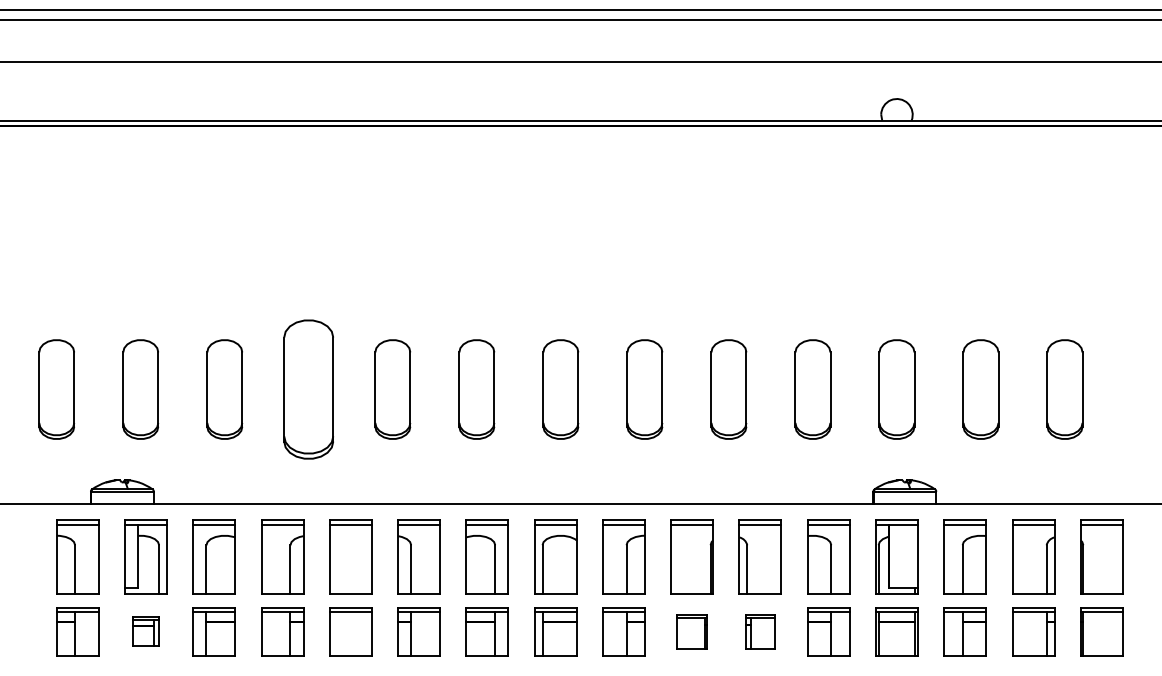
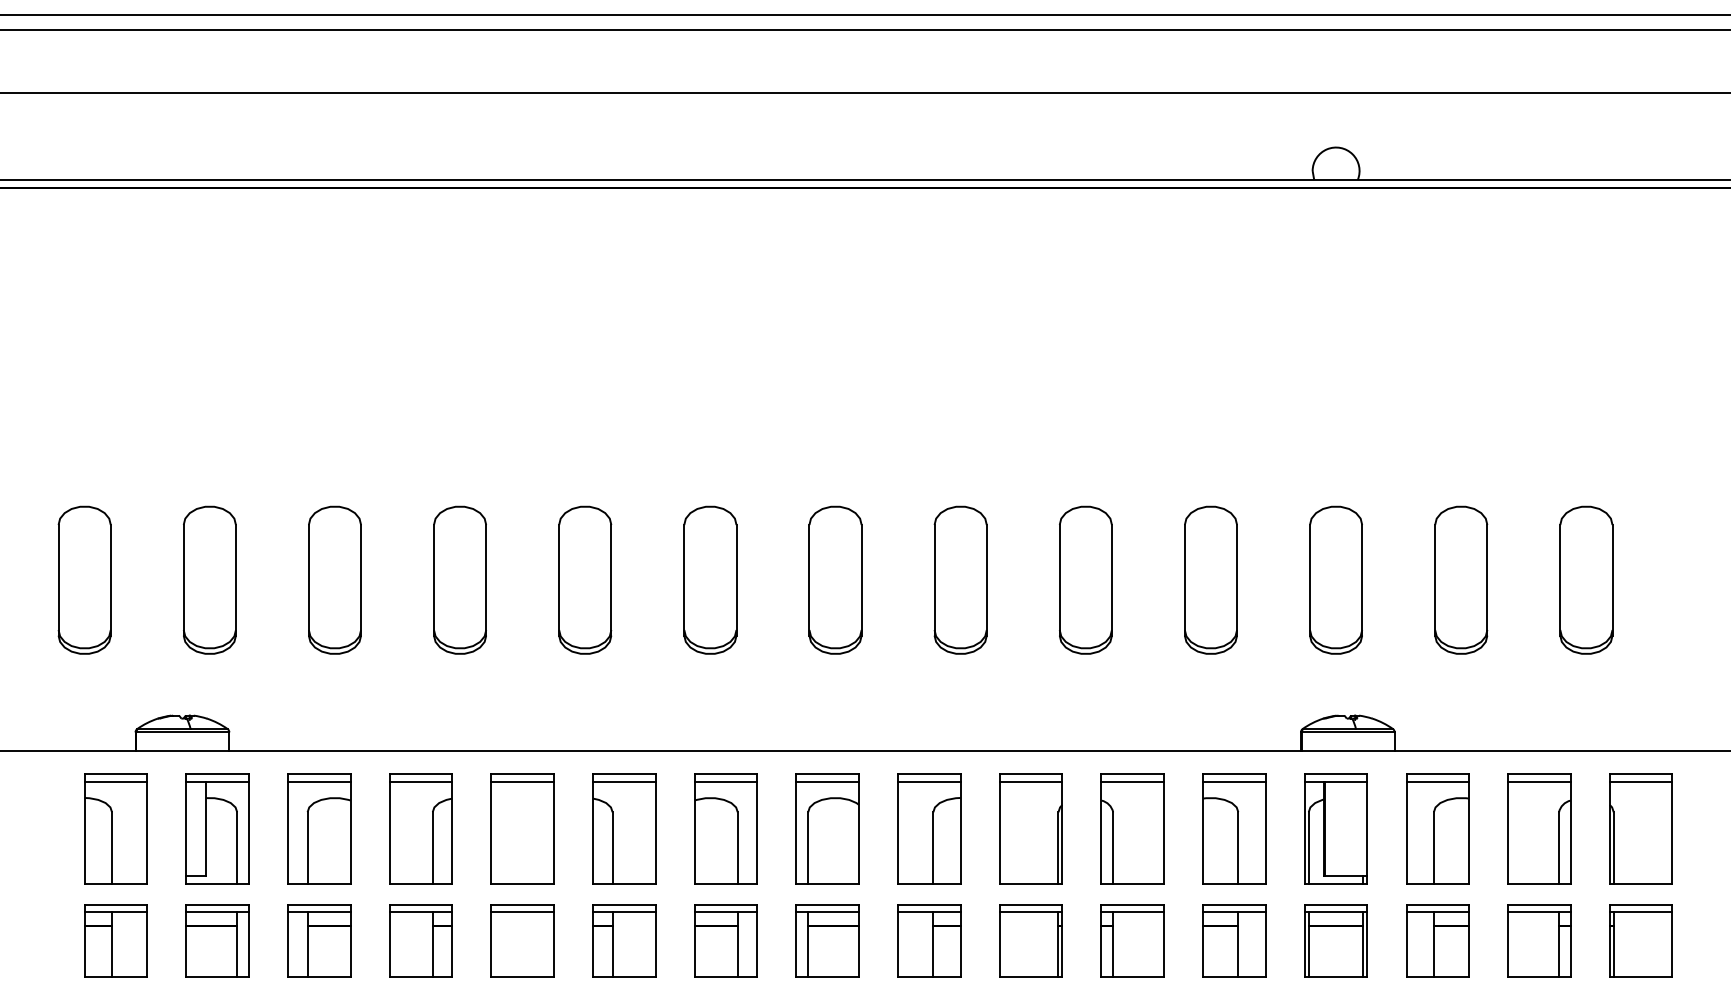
part: (308, 389) -> (459, 580), size x0.71
part: (145, 631) -> (216, 940), size x1.67
part: (691, 631) -> (1030, 940), size x1.43
part: (759, 631) -> (1131, 940), size x1.43

